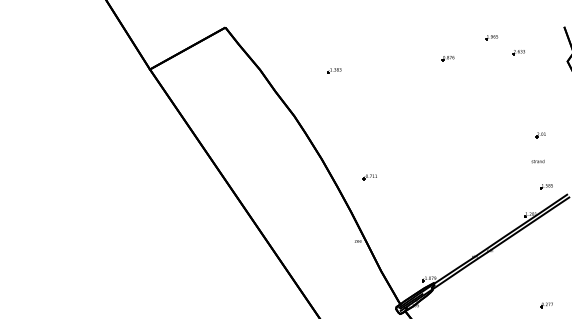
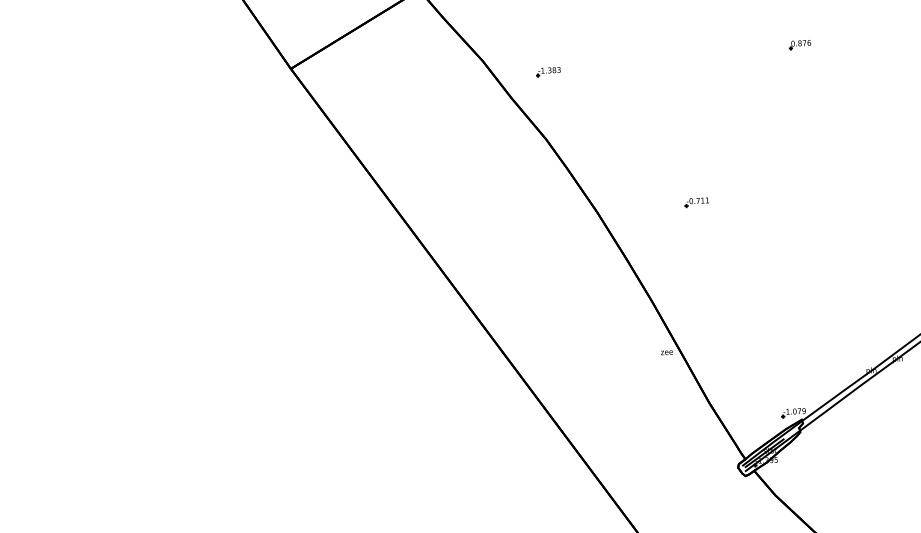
part: (447, 58) -> (798, 44), moved
part: (334, 70) -> (548, 71), moved
part: (369, 177) -> (695, 203), moved

